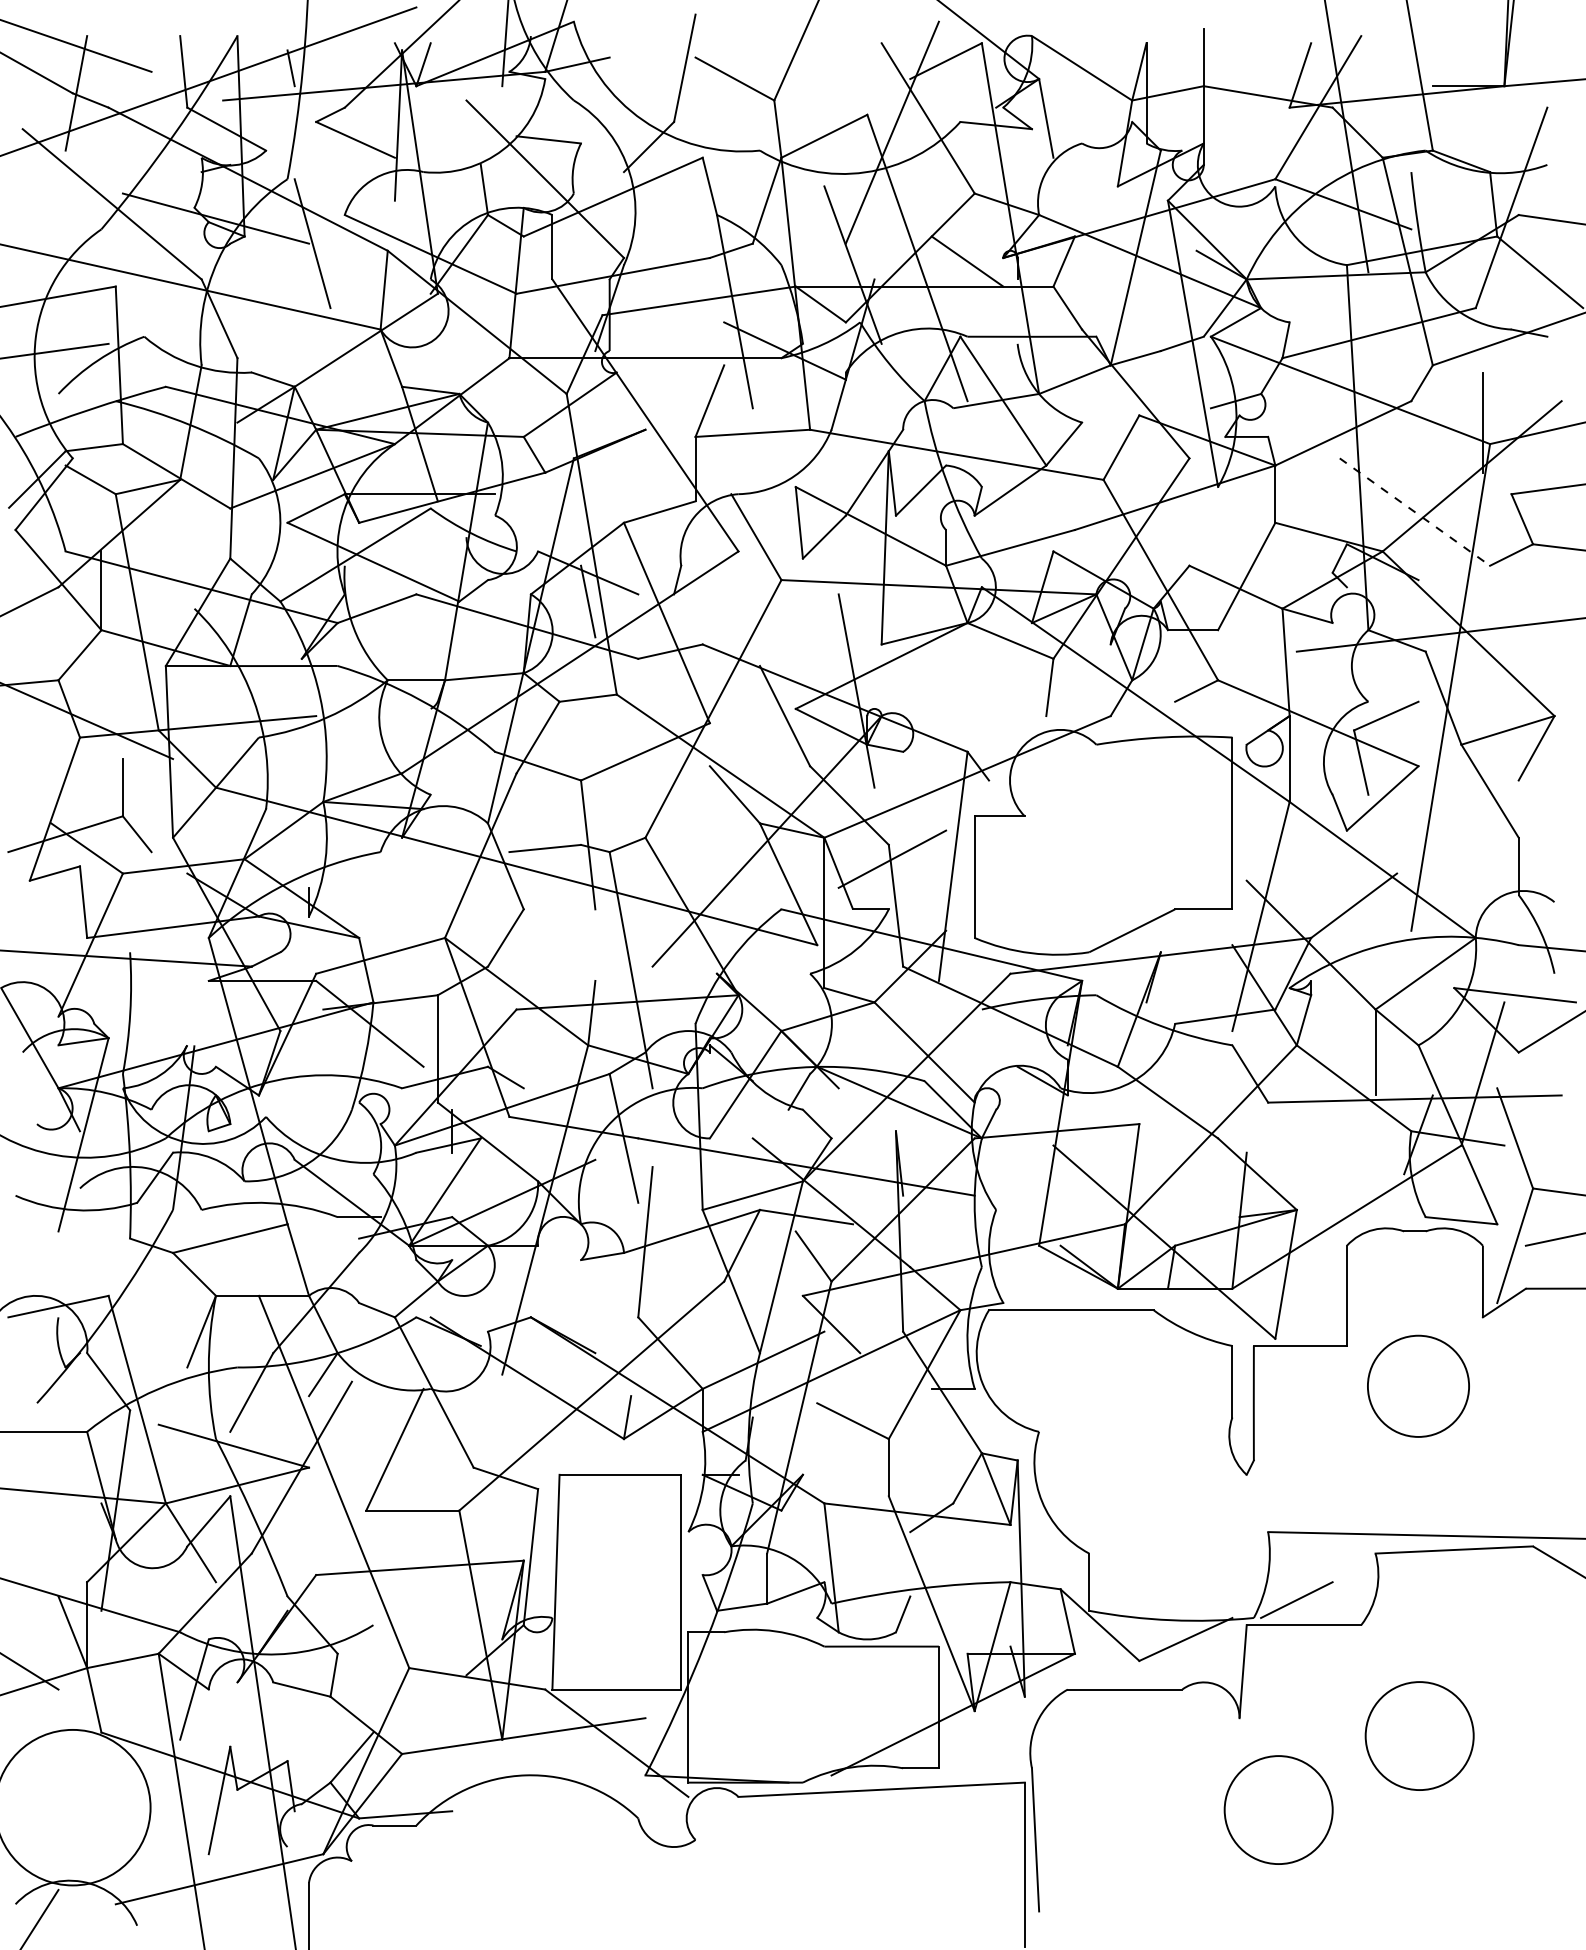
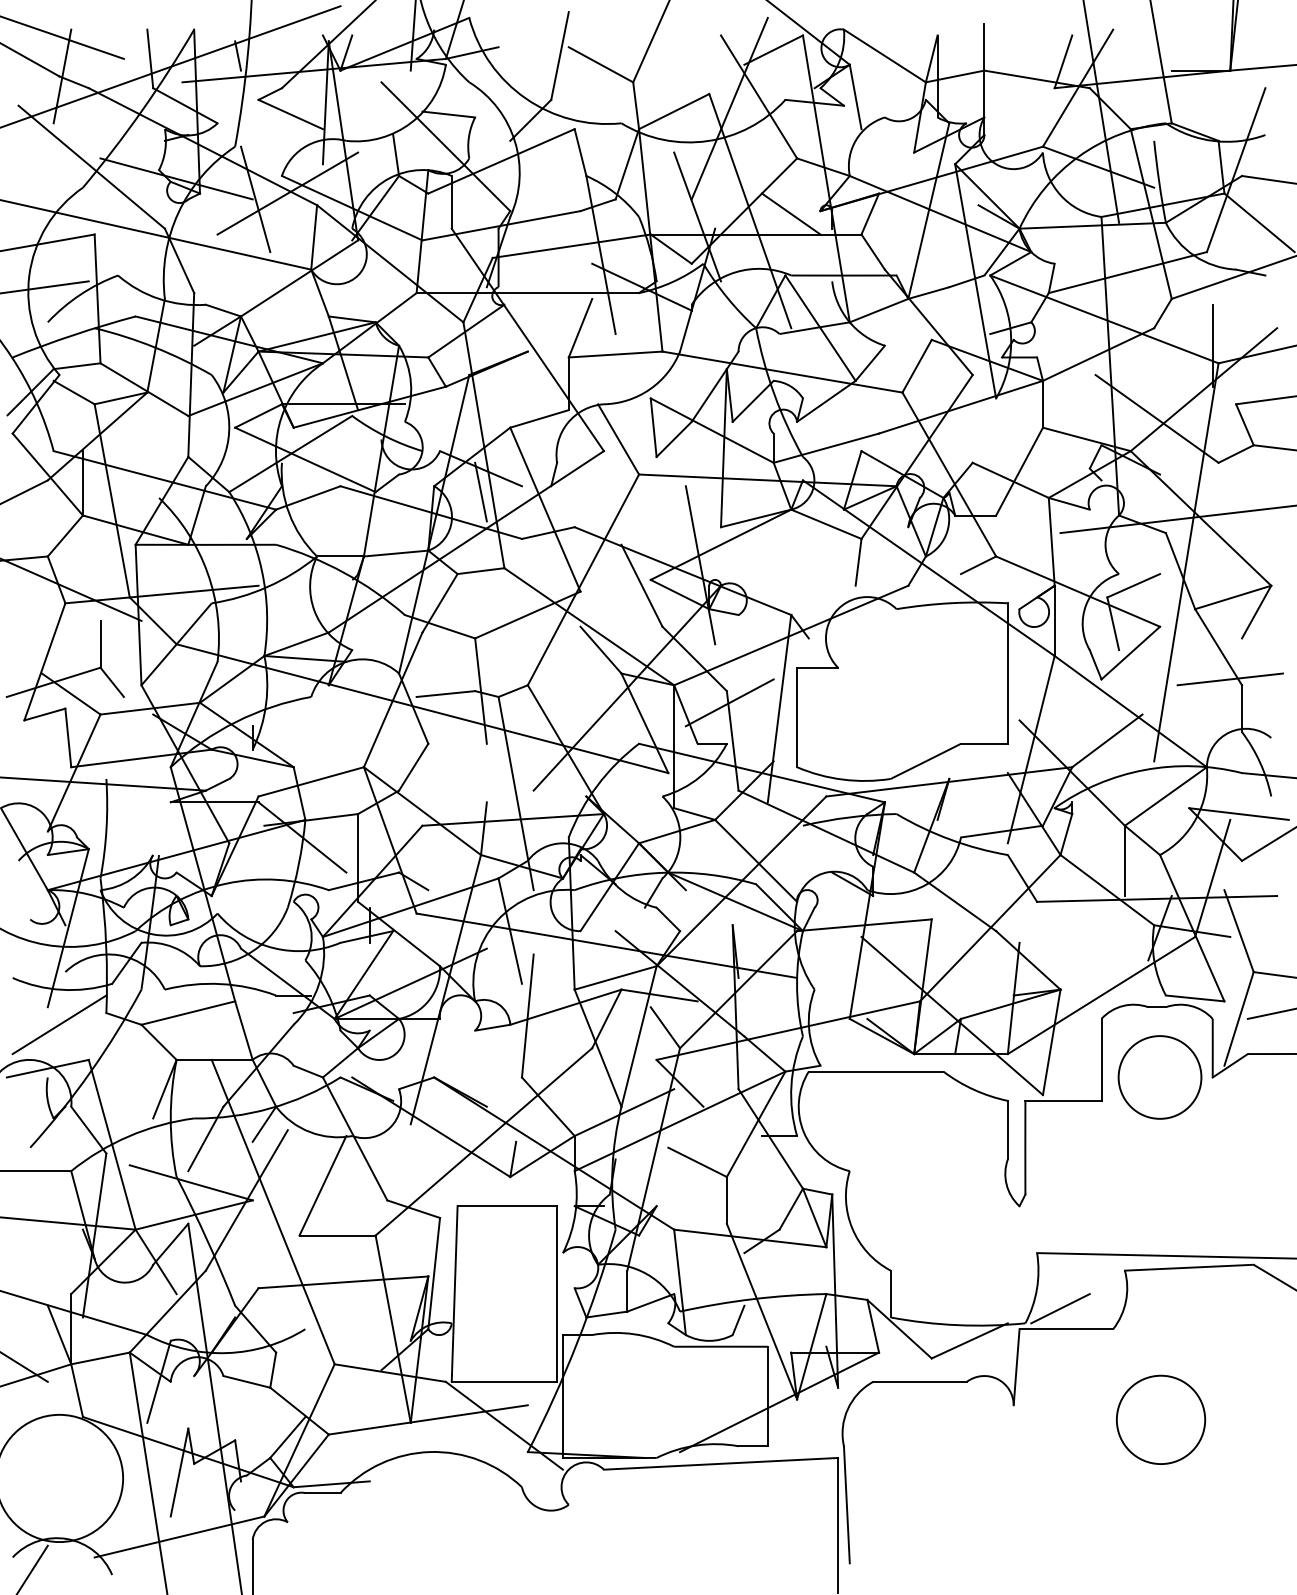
line: (351, 236) -> (287, 193), added
line: (1415, 512) -> (1157, 419), dashed -> solid
line: (1503, 830) -> (1229, 679), added
line: (72, 1252) -> (59, 1024), added
circle: (1418, 1385) -> (1160, 1076), moved
circle: (1278, 1809) -> (1045, 1479), removed

